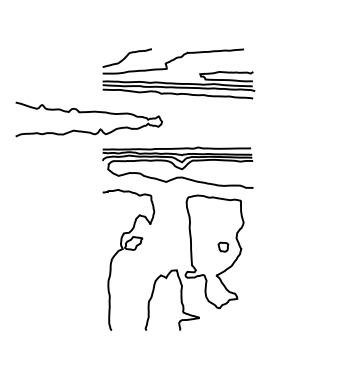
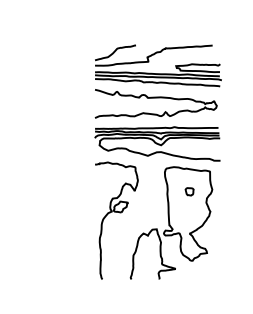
curve: (88, 112) -> (155, 98), moved
part: (223, 246) -> (189, 191), moved

